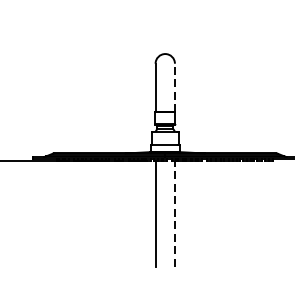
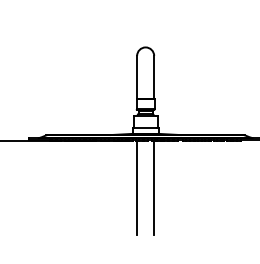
line: (175, 87) -> (154, 76), dashed -> solid
line: (175, 212) -> (154, 187), dashed -> solid

